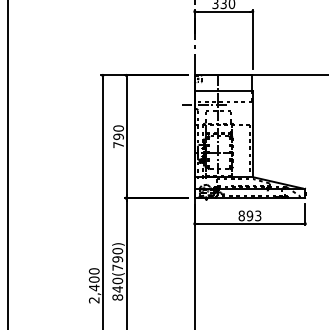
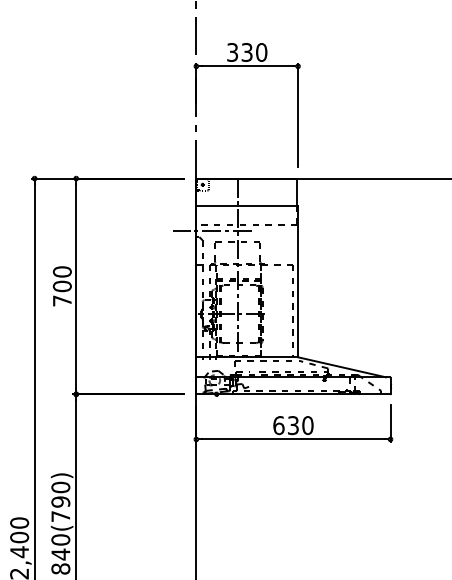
text: (118, 136) -> (62, 285), 790 -> 700
text: (249, 215) -> (292, 424), 893 -> 630

